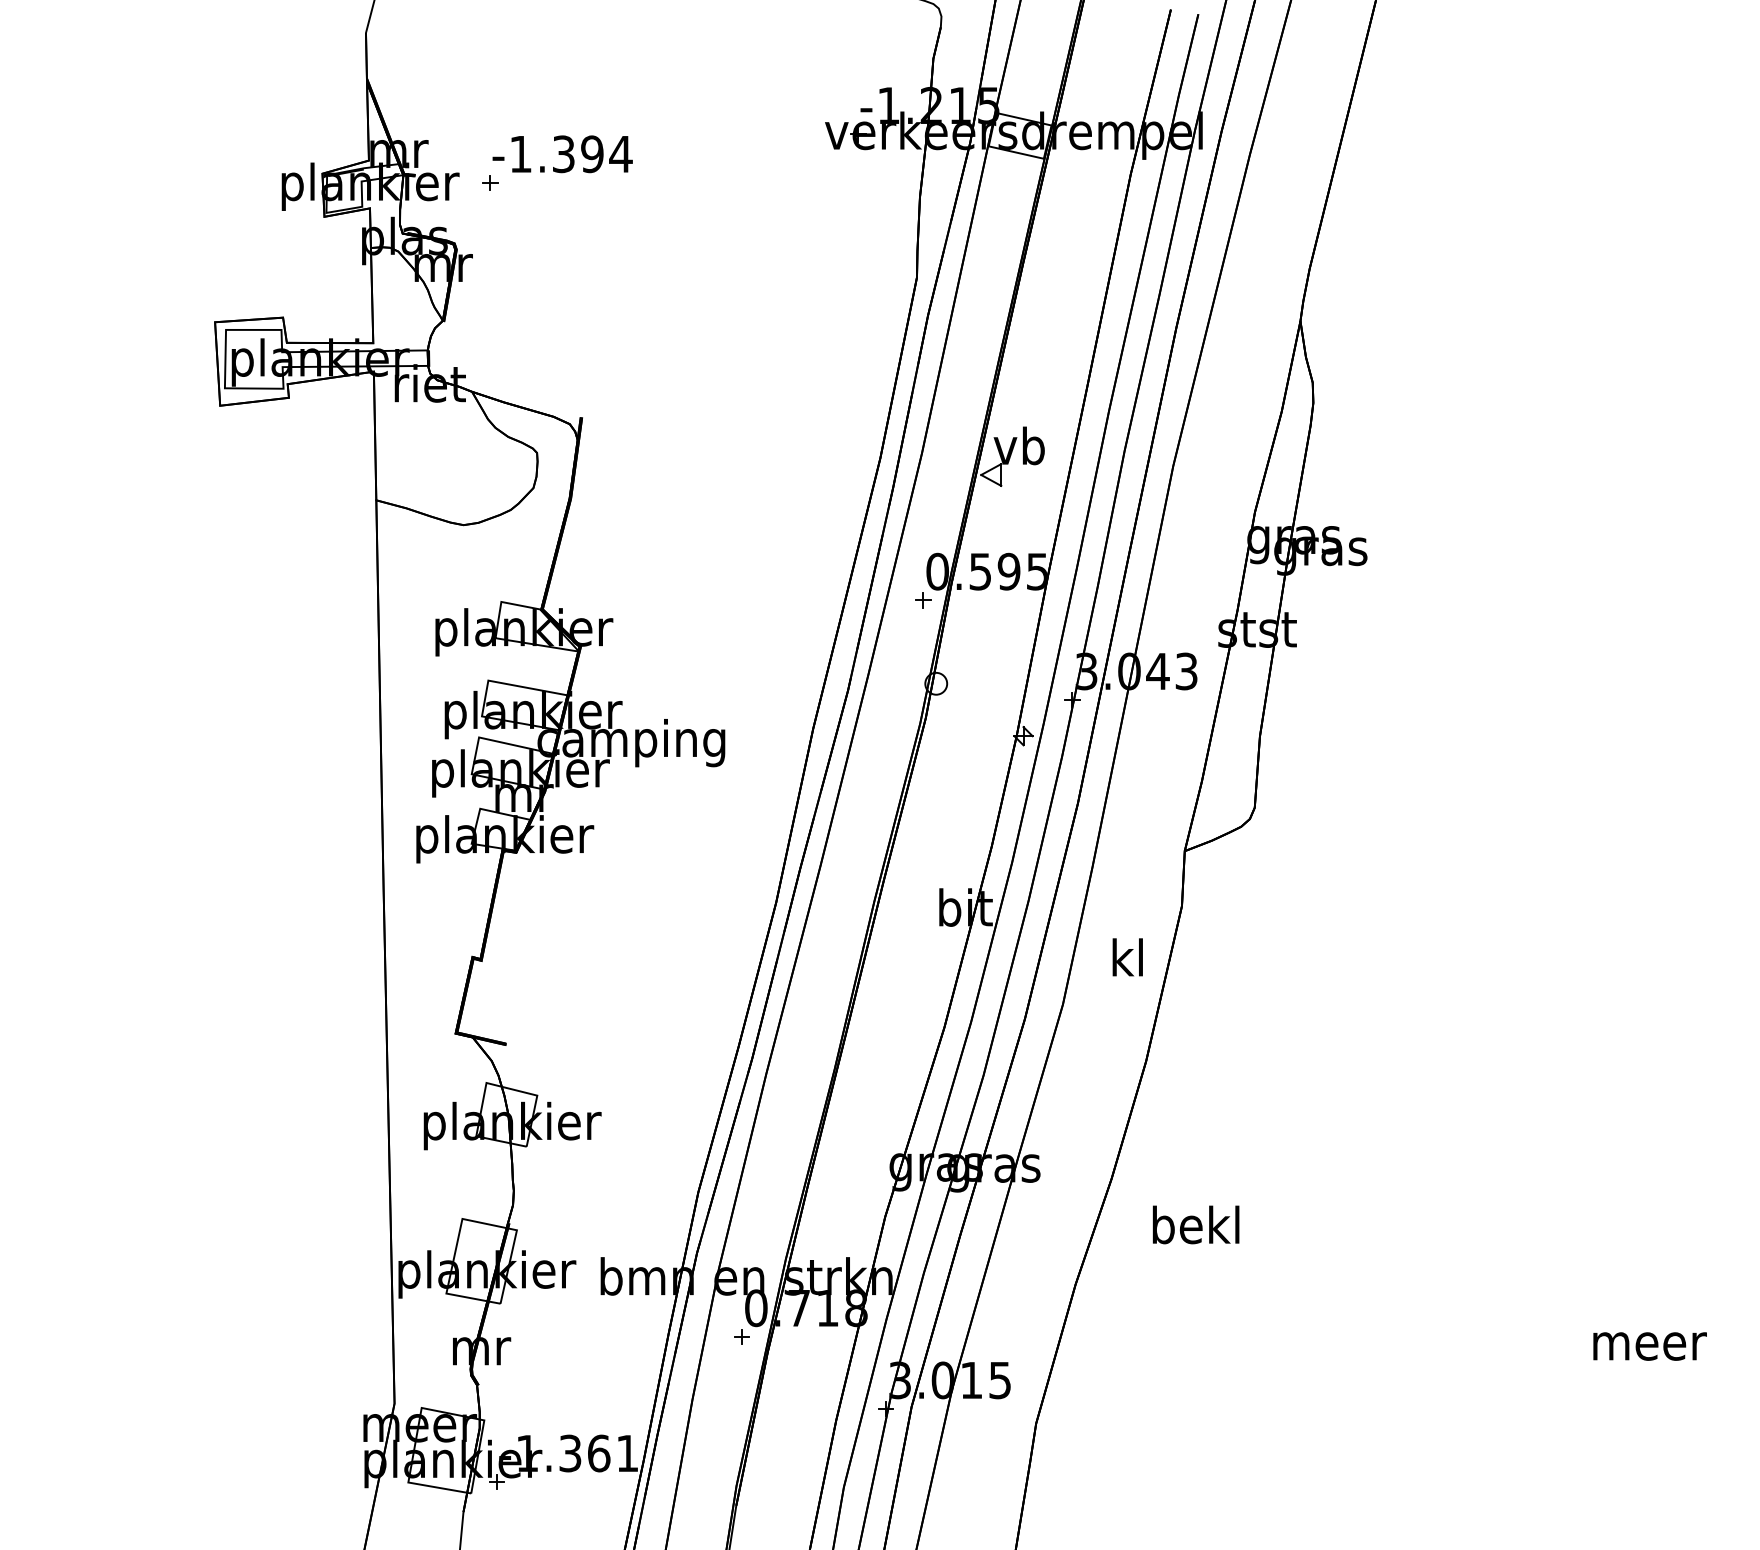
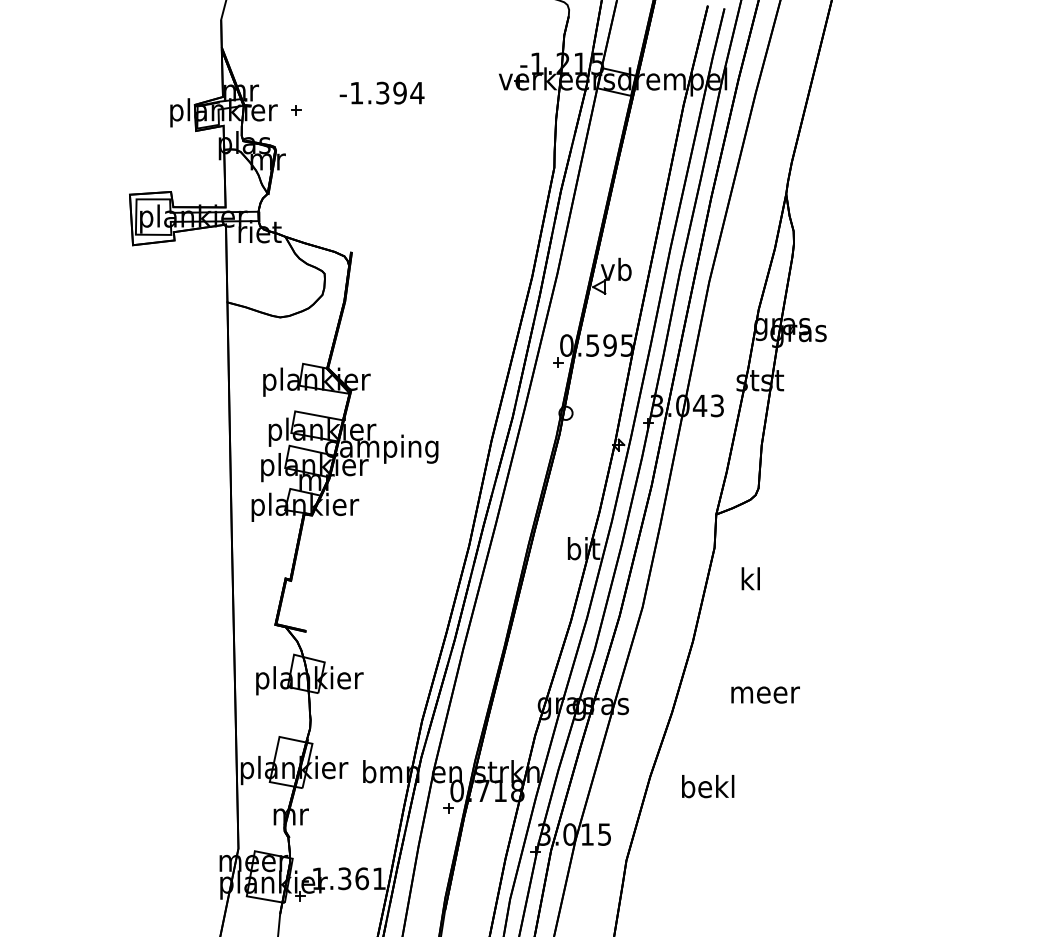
text: (561, 153) -> (381, 92), moved
text: (1127, 956) -> (750, 578), moved
text: (1196, 1224) -> (708, 786), moved
text: (1649, 1345) -> (765, 694), moved

